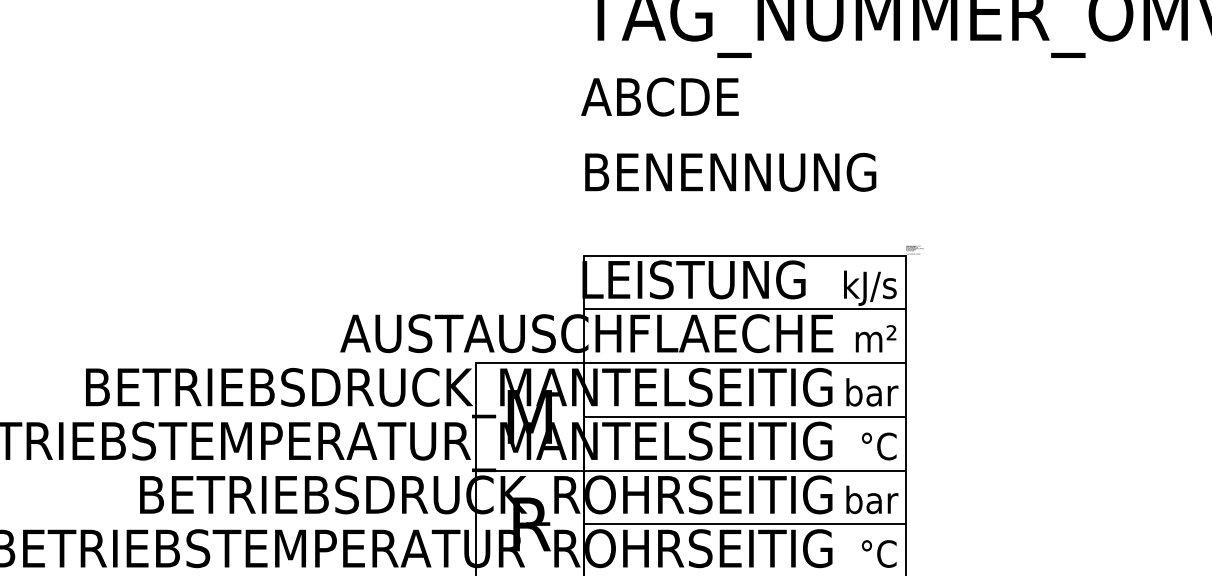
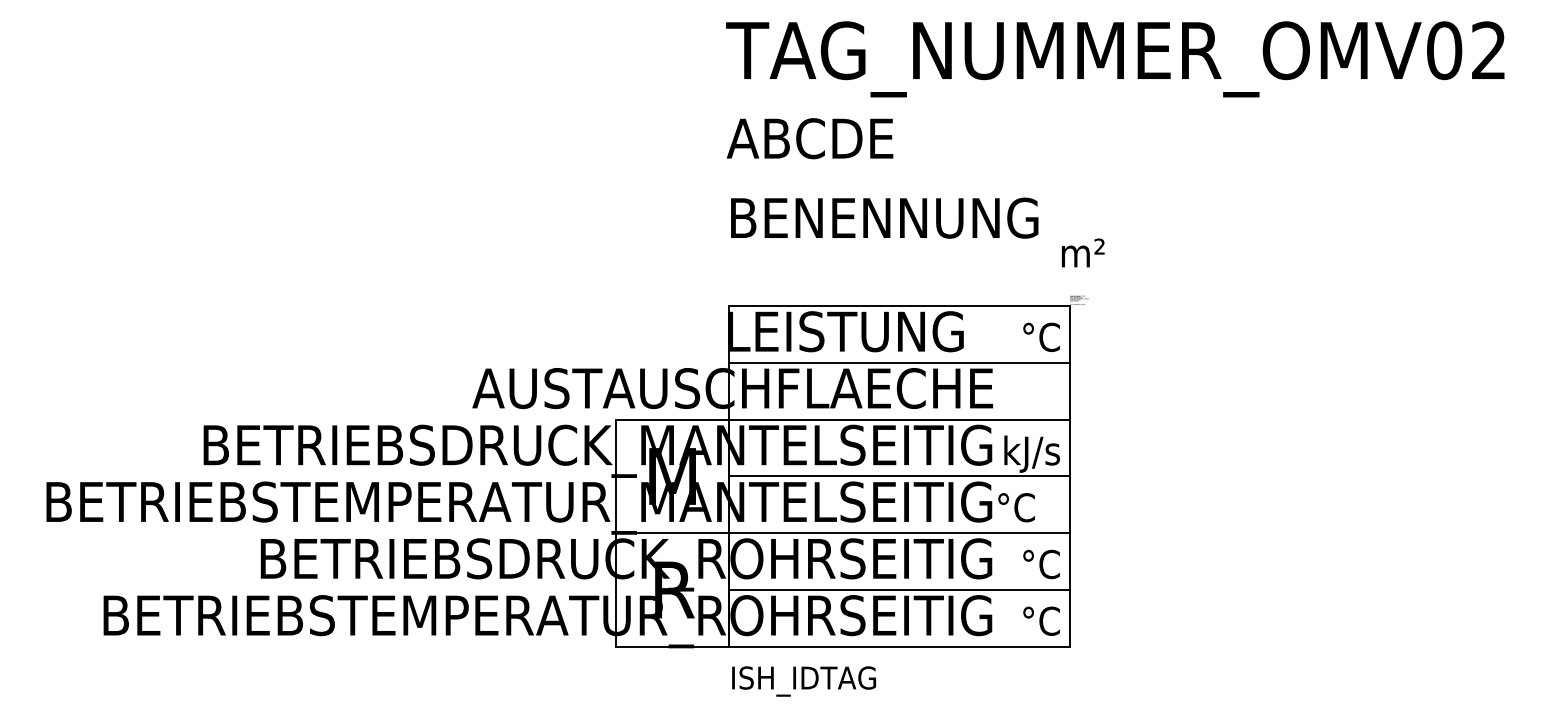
text: (870, 288) -> (1032, 340), kJ/s -> °C
text: (876, 338) -> (1083, 252), moved
text: (870, 395) -> (1032, 453), bar -> kJ/s
text: (879, 446) -> (1016, 507), moved
text: (872, 500) -> (1034, 564), bar -> °C

